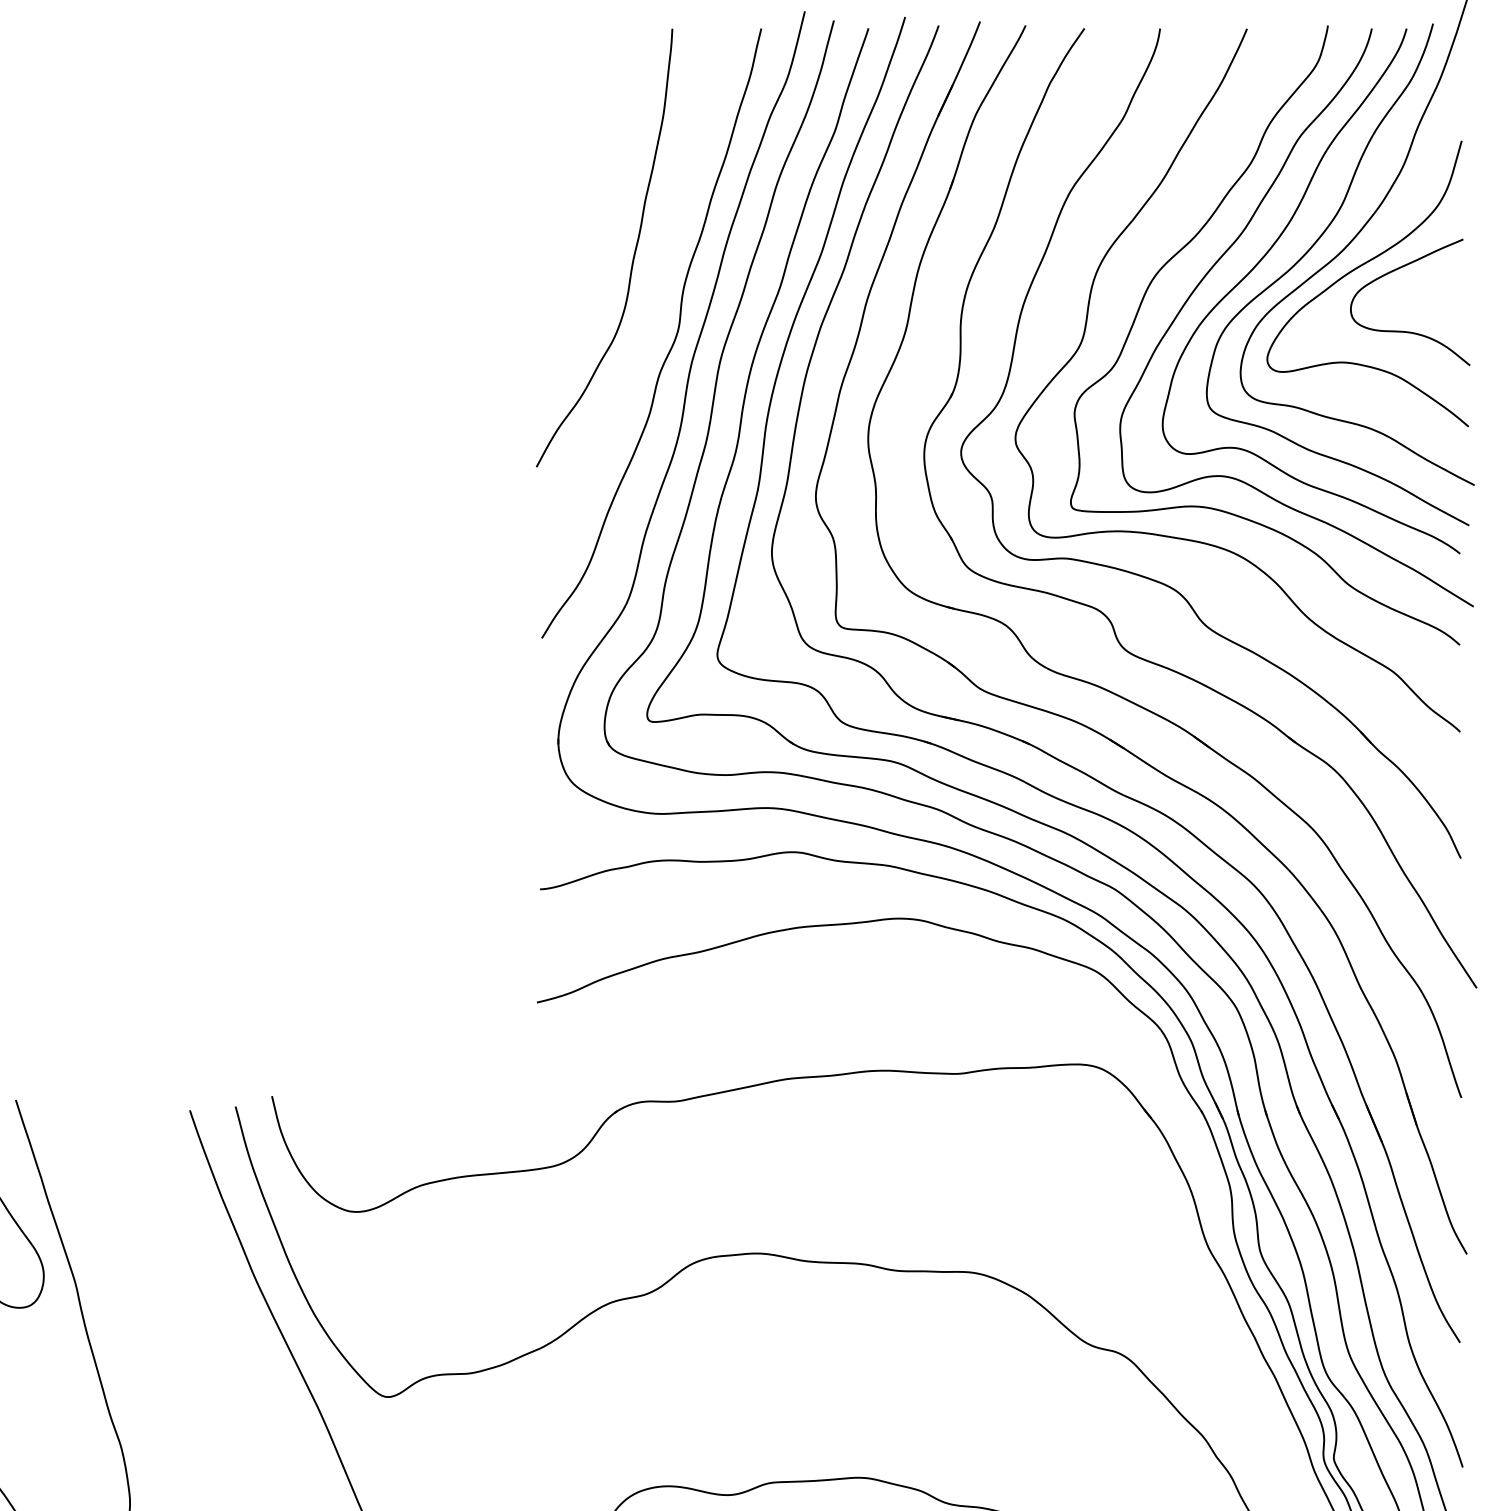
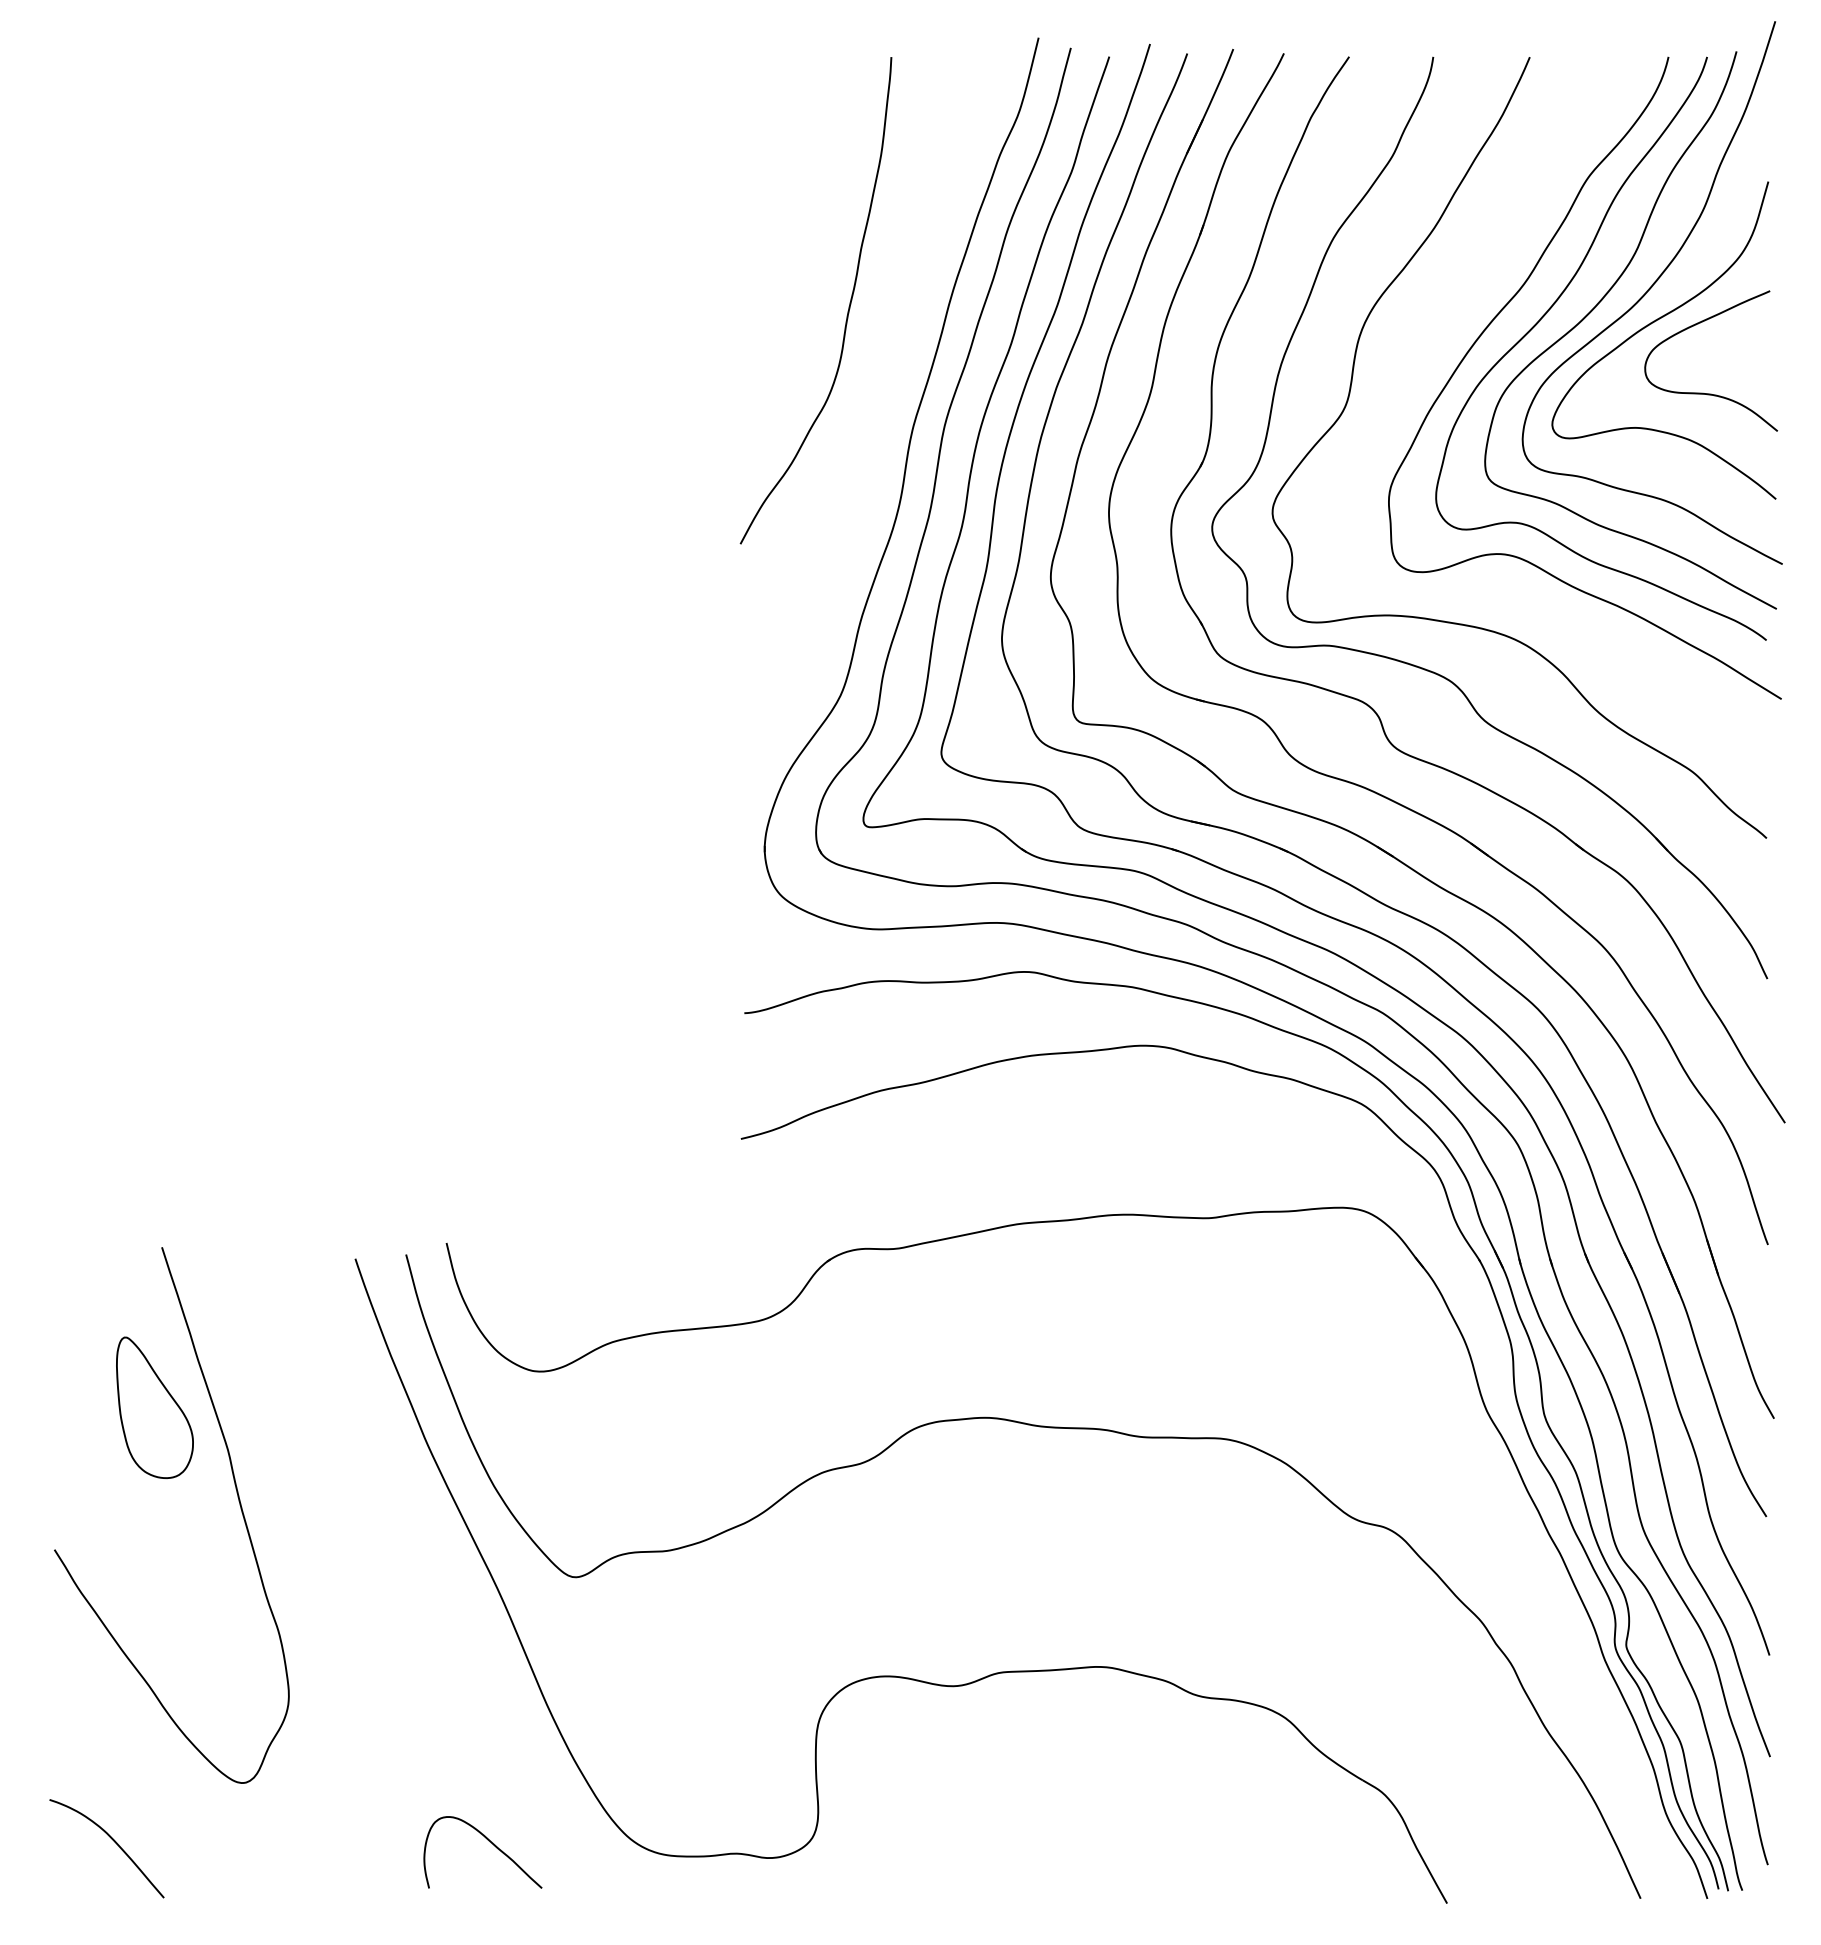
curve: (1181, 250) -> (1457, 303), removed
curve: (672, 343) -> (891, 406), removed

